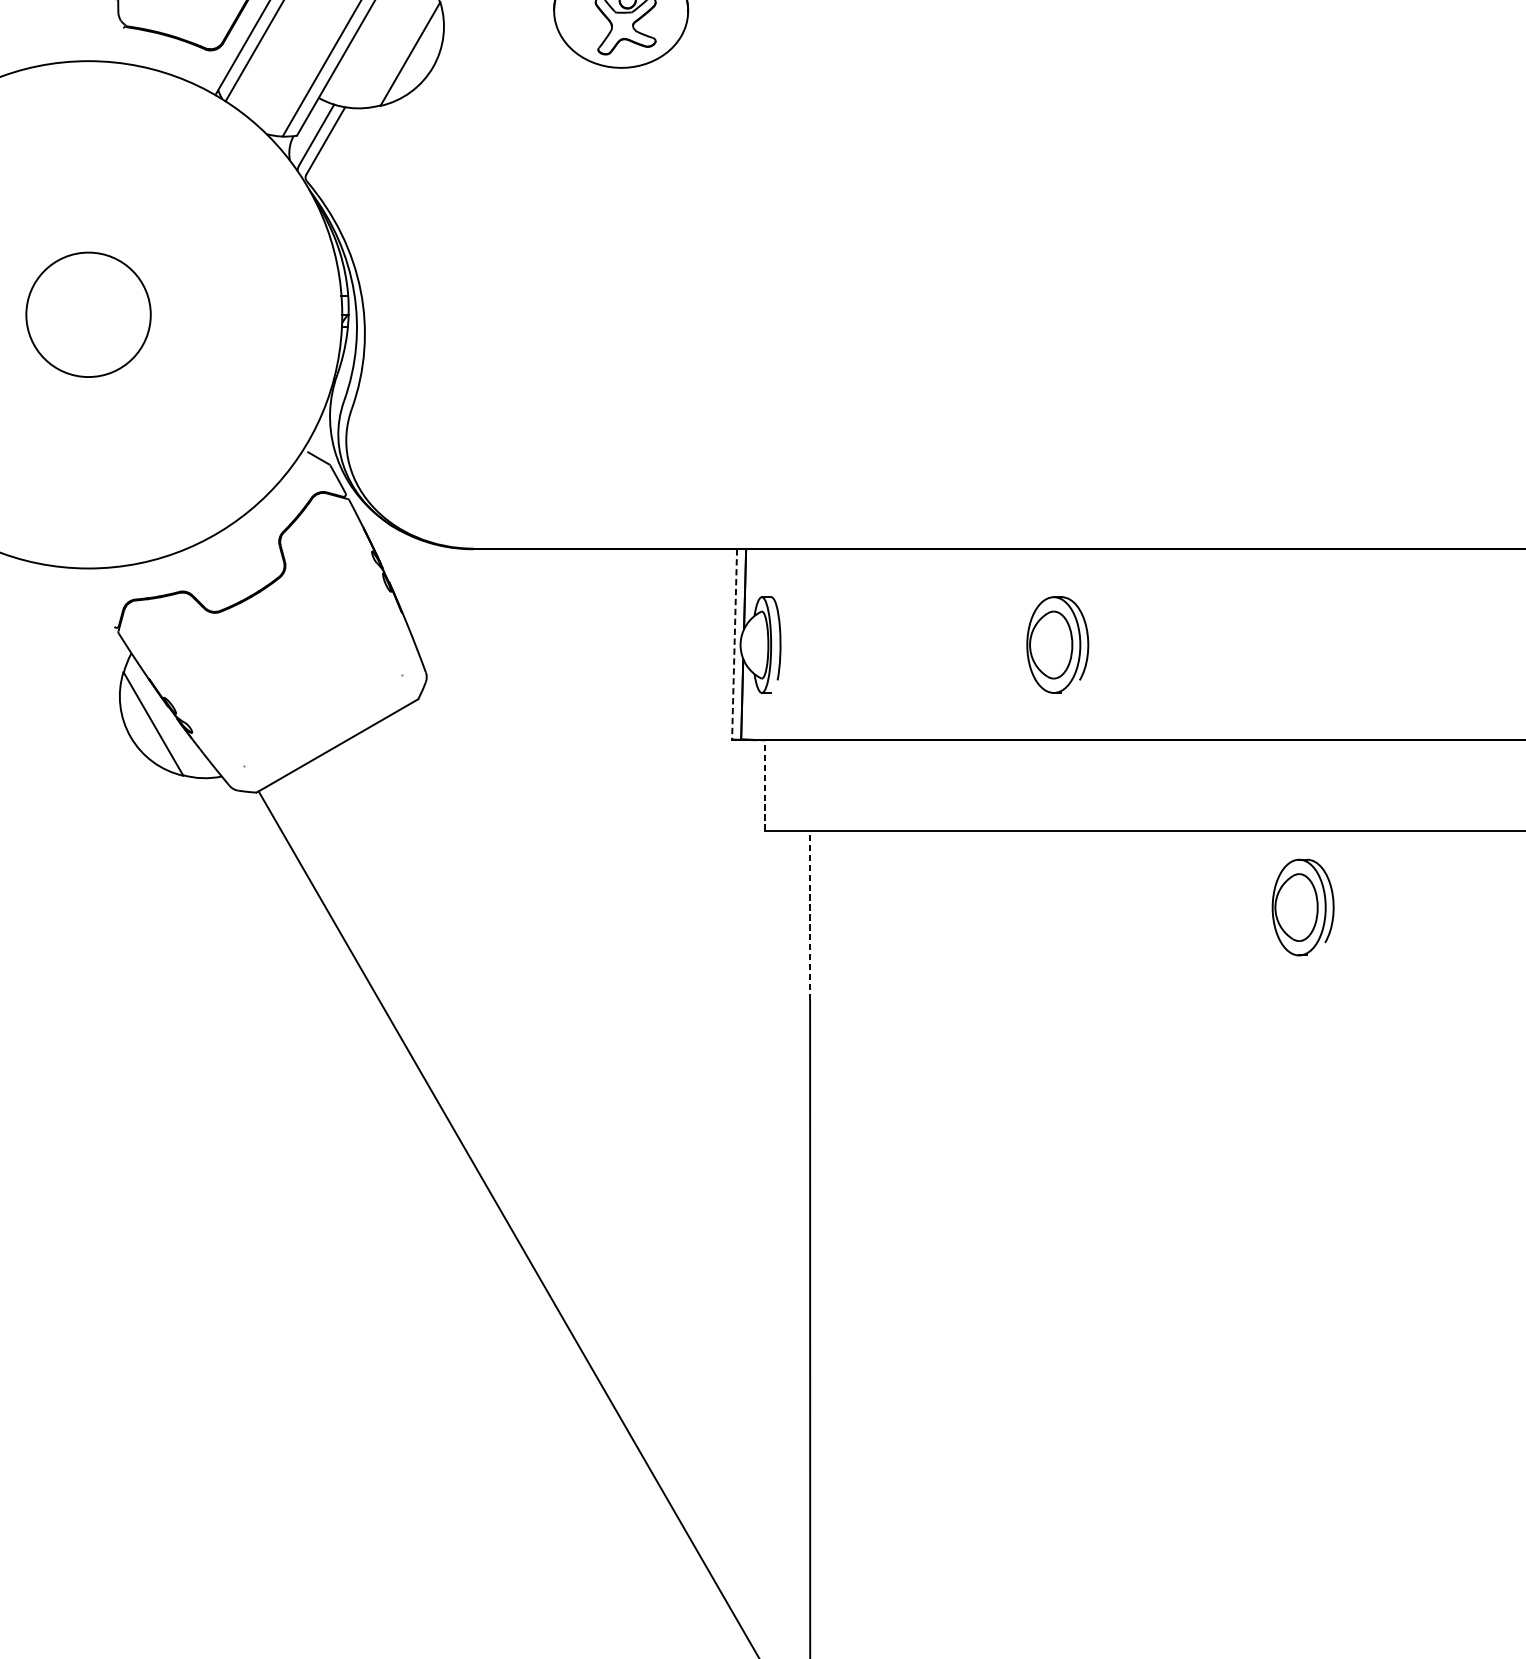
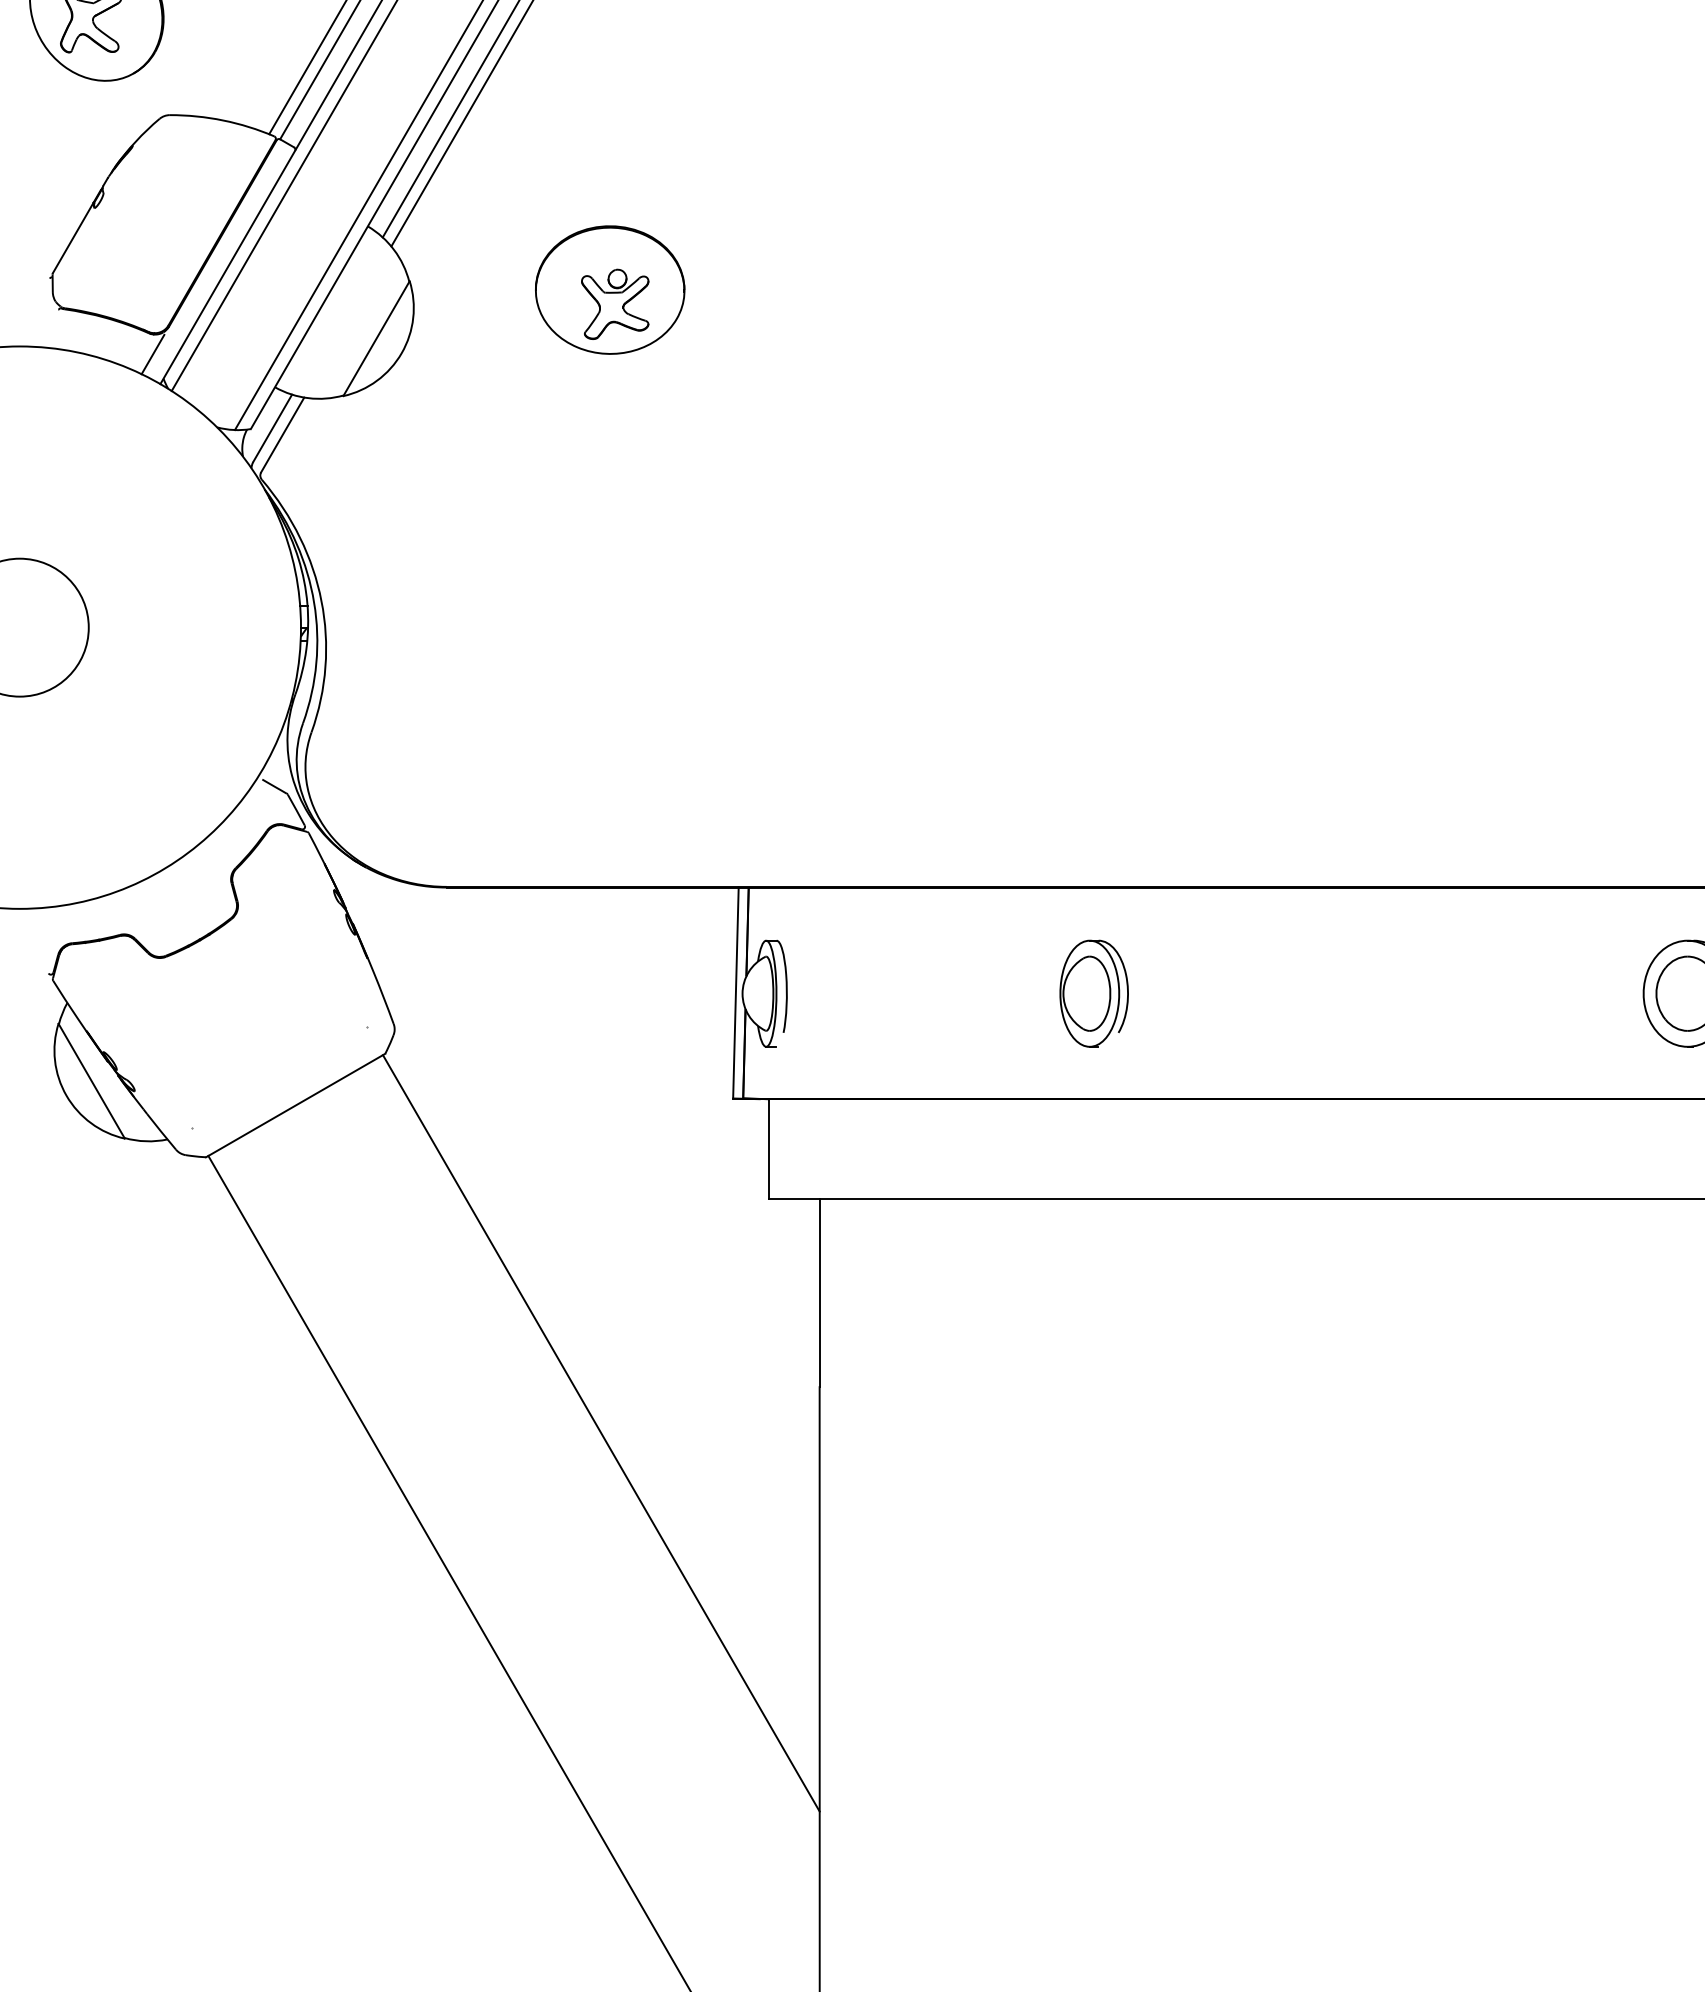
line: (208, 68) -> (152, 354), added
line: (734, 644) -> (735, 993), dashed -> solid
line: (764, 784) -> (769, 1148), dashed -> solid
part: (1302, 907) -> (1365, 1284), removed
line: (809, 915) -> (819, 1293), dashed -> solid
line: (612, 1041) -> (600, 1433), added

